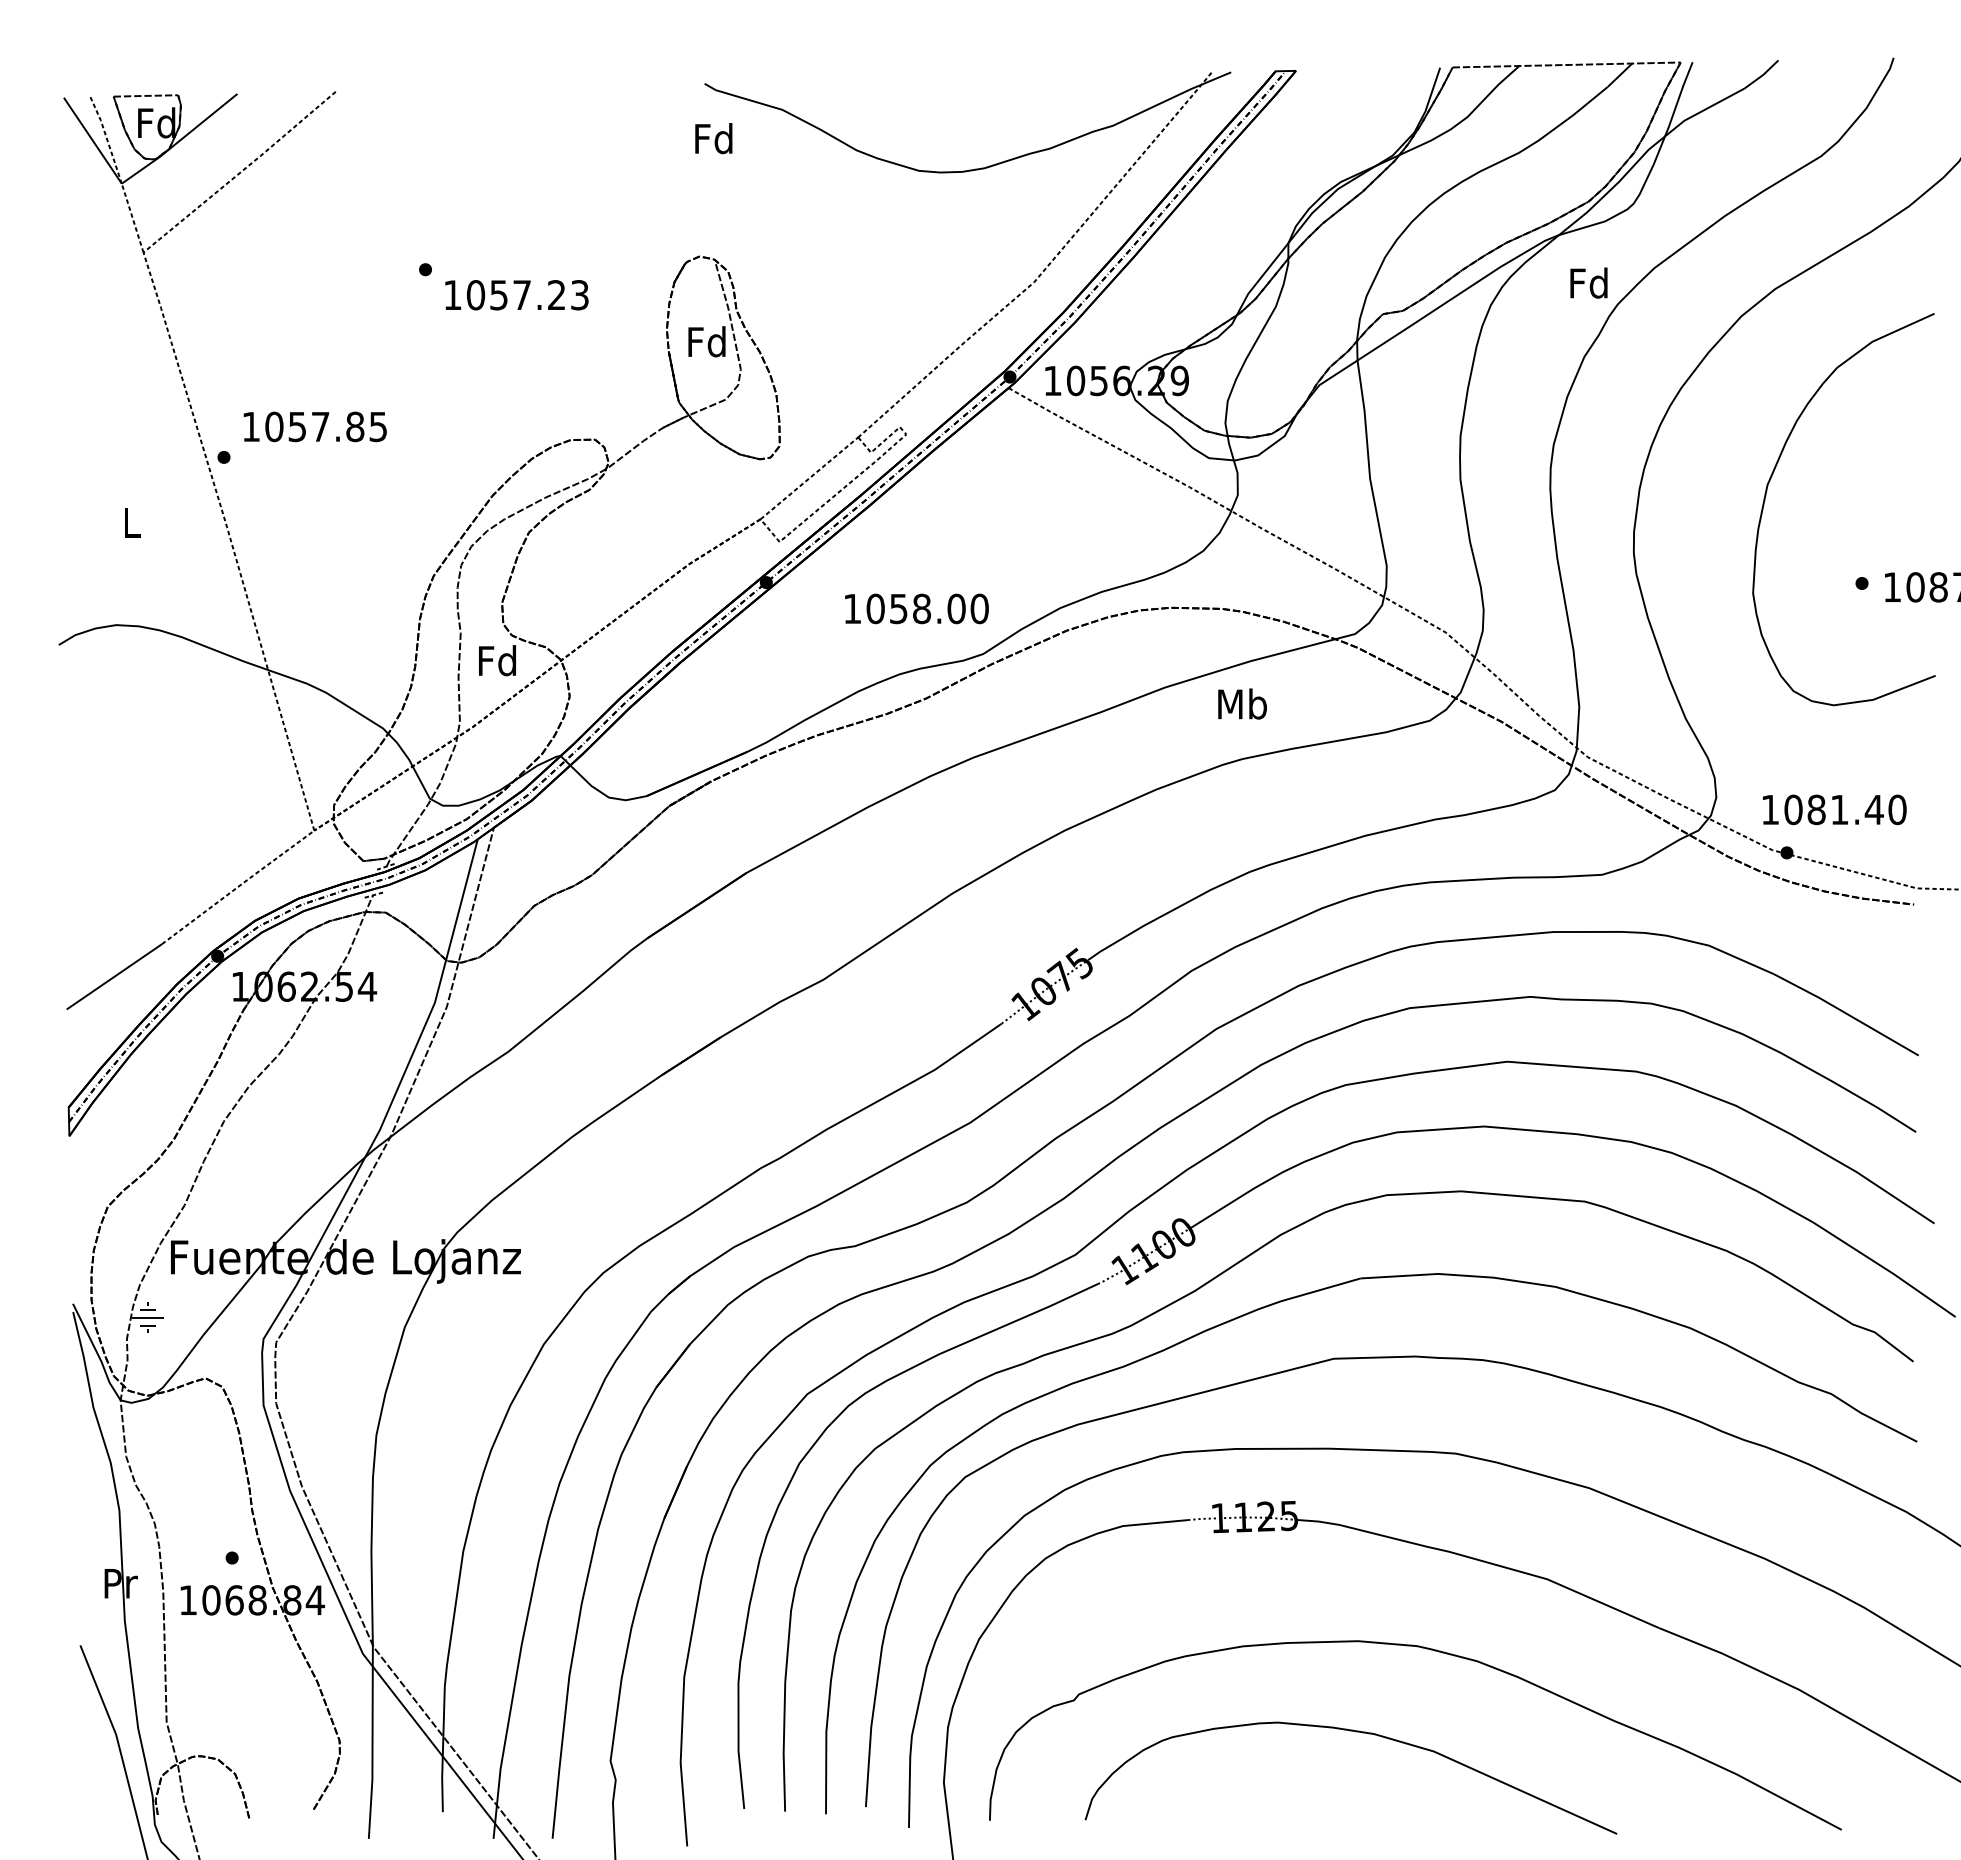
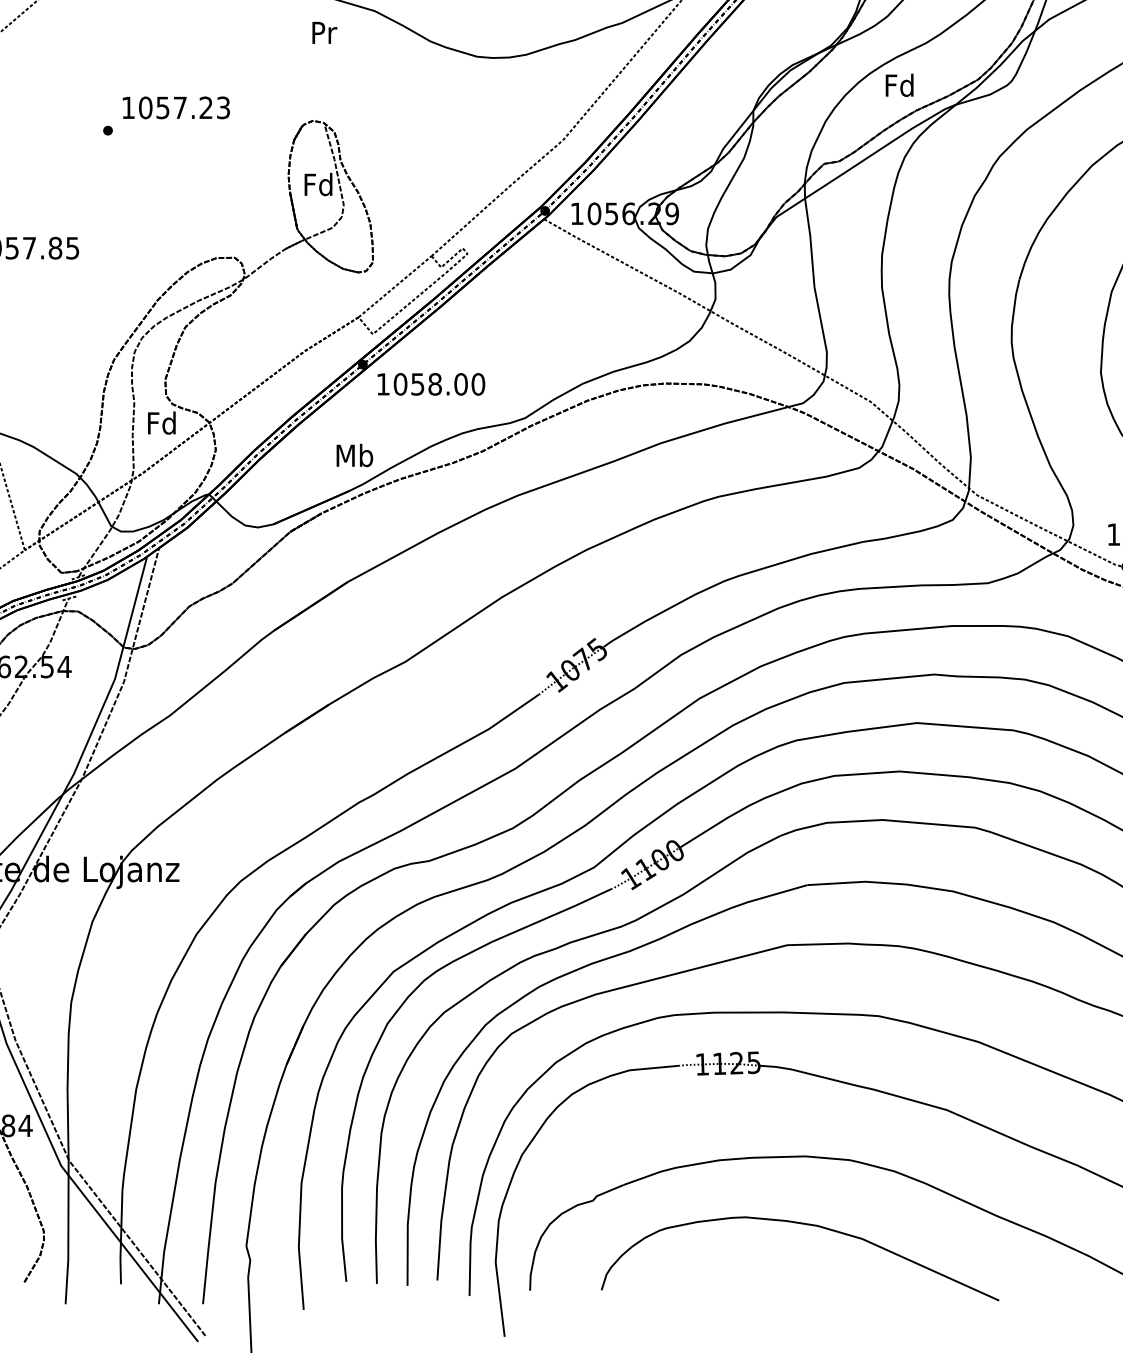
text: (713, 138) -> (323, 32), Fd -> Pr
text: (1588, 282) -> (899, 84), moved
text: (516, 295) -> (176, 108), moved
text: (916, 608) -> (431, 384), moved
text: (1242, 703) -> (354, 455), moved

